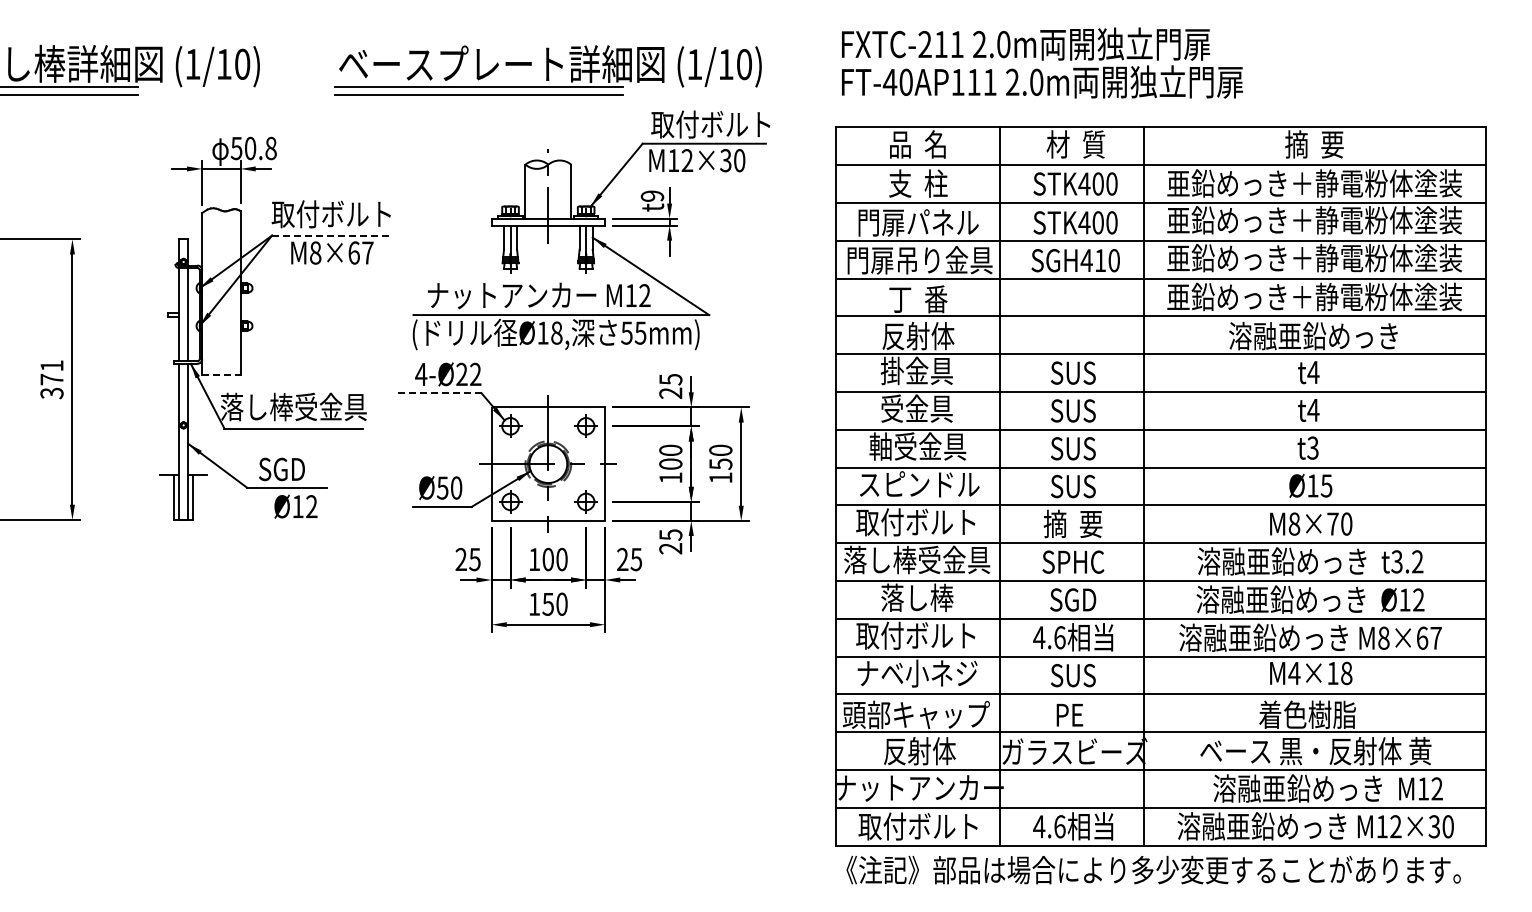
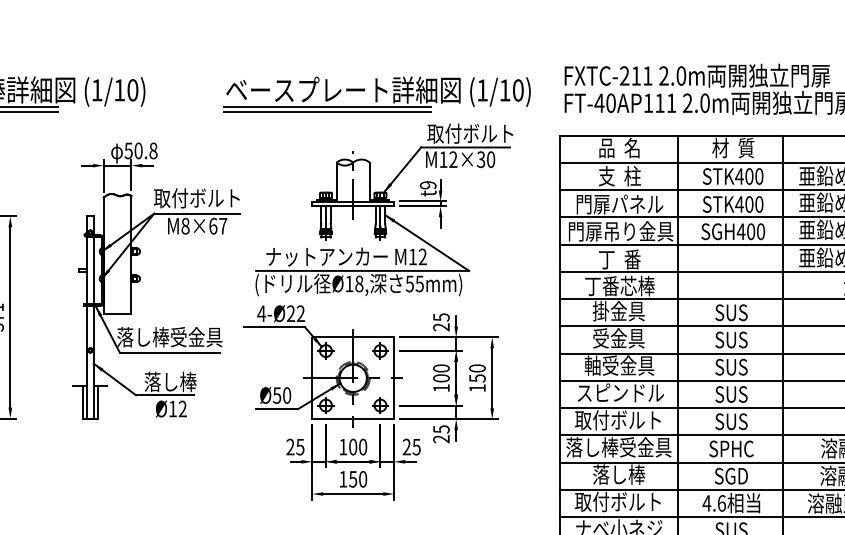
part: (547, 70) -> (376, 94), moved
line: (332, 235) -> (197, 213), dashed -> solid
text: (1100, 260) -> (751, 231), SGH410 -> SGH400
text: (918, 335) -> (619, 285), 反射体 -> 丁番芯棒
line: (221, 375) -> (117, 314), dashed -> solid
line: (438, 393) -> (274, 327), dashed -> solid
text: (294, 468) -> (170, 381), SGD -> 落し棒
text: (1072, 523) -> (730, 421), 摘  要 -> SUS

